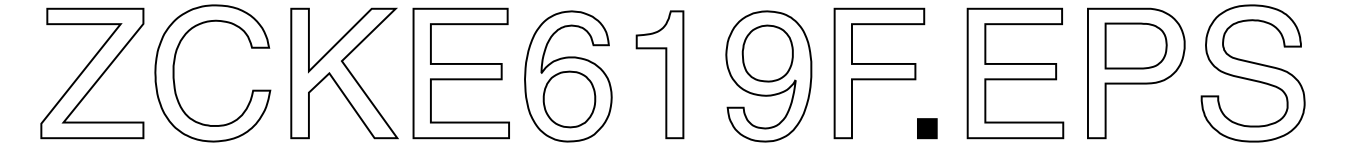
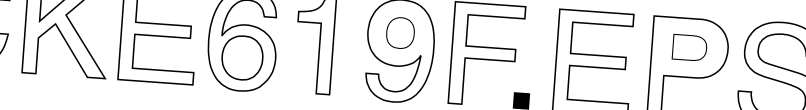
part: (1135, 45) -> (689, 47), size x0.7
part: (767, 53) -> (400, 33), size x0.7

